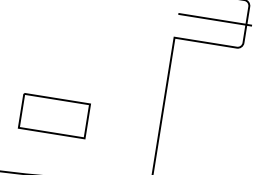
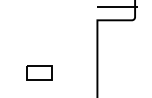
part: (54, 115) -> (39, 72), size x0.7

